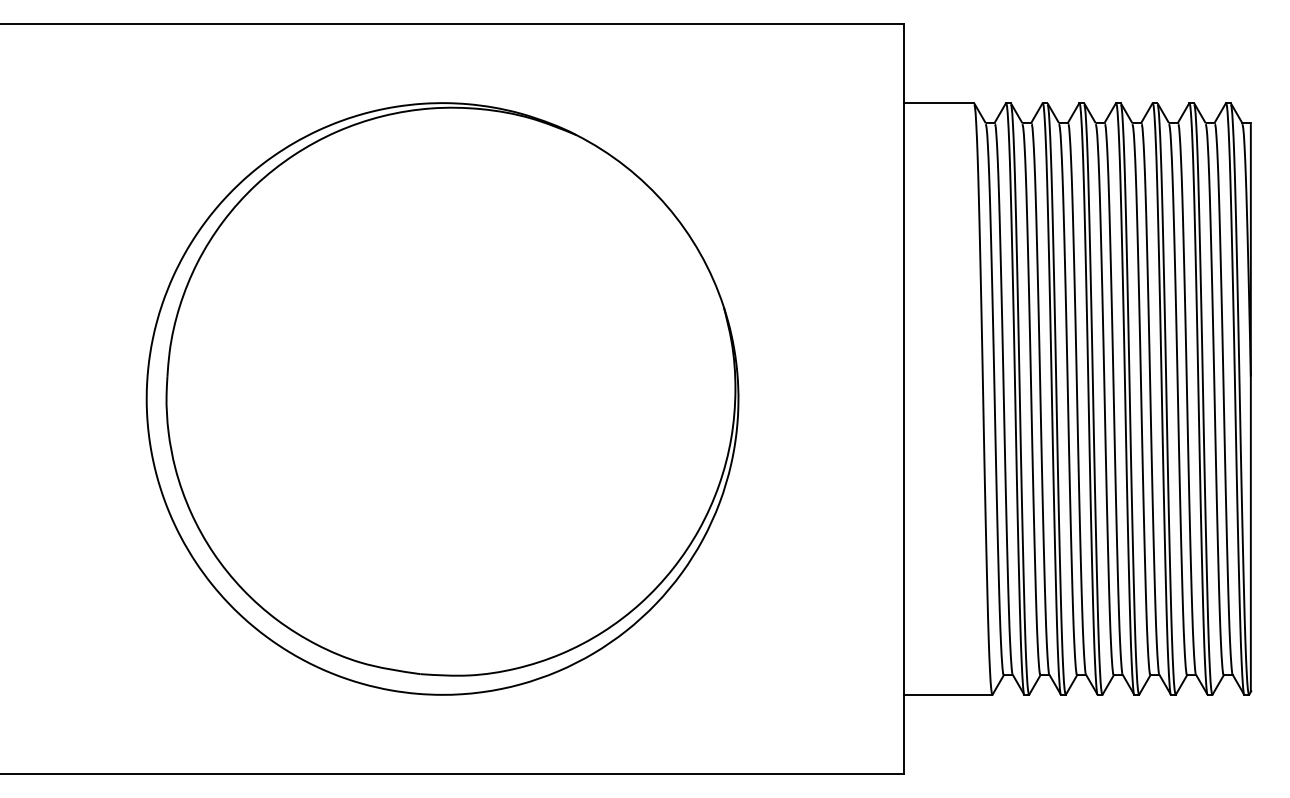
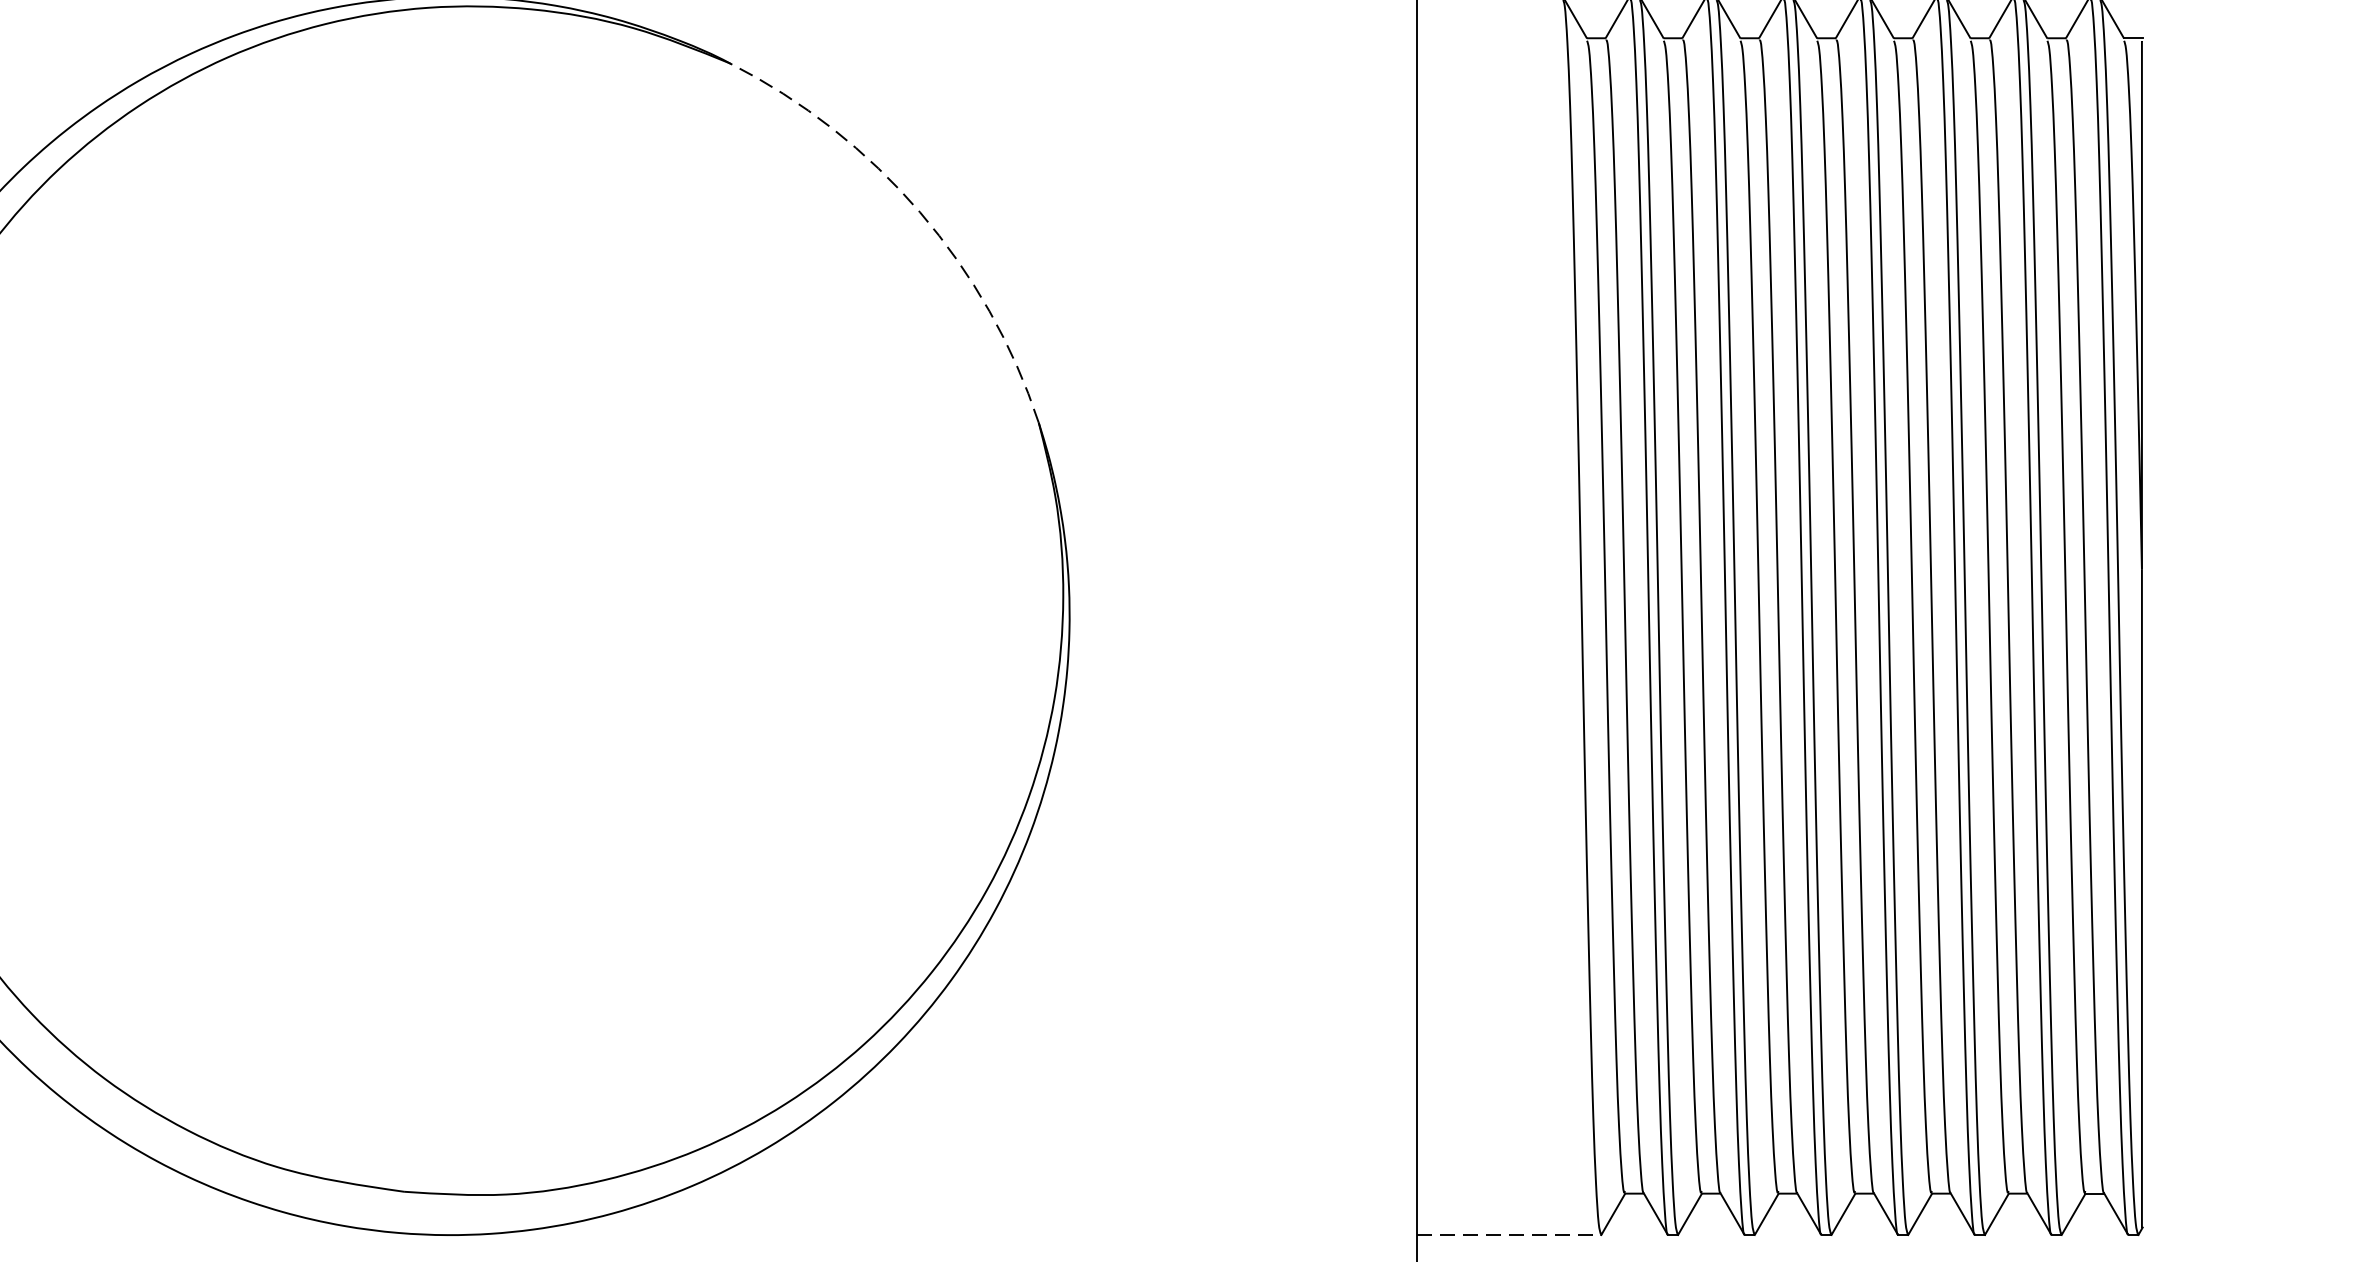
arc: (666, 206) -> (919, 213), solid -> dashed
line: (948, 694) -> (1509, 1234), solid -> dashed

